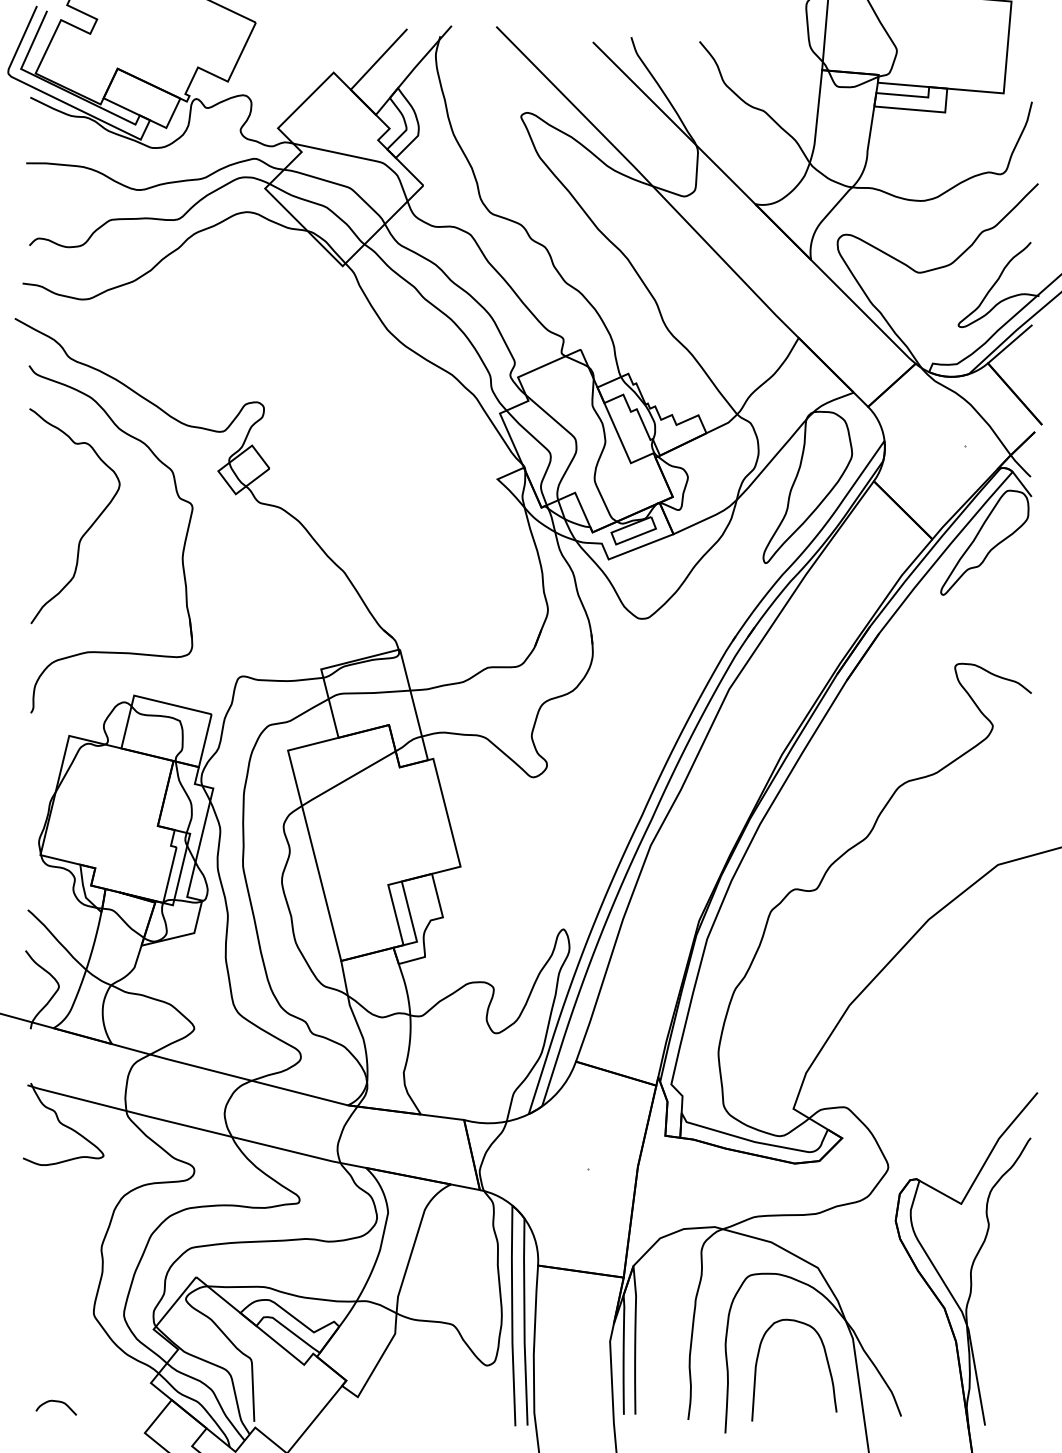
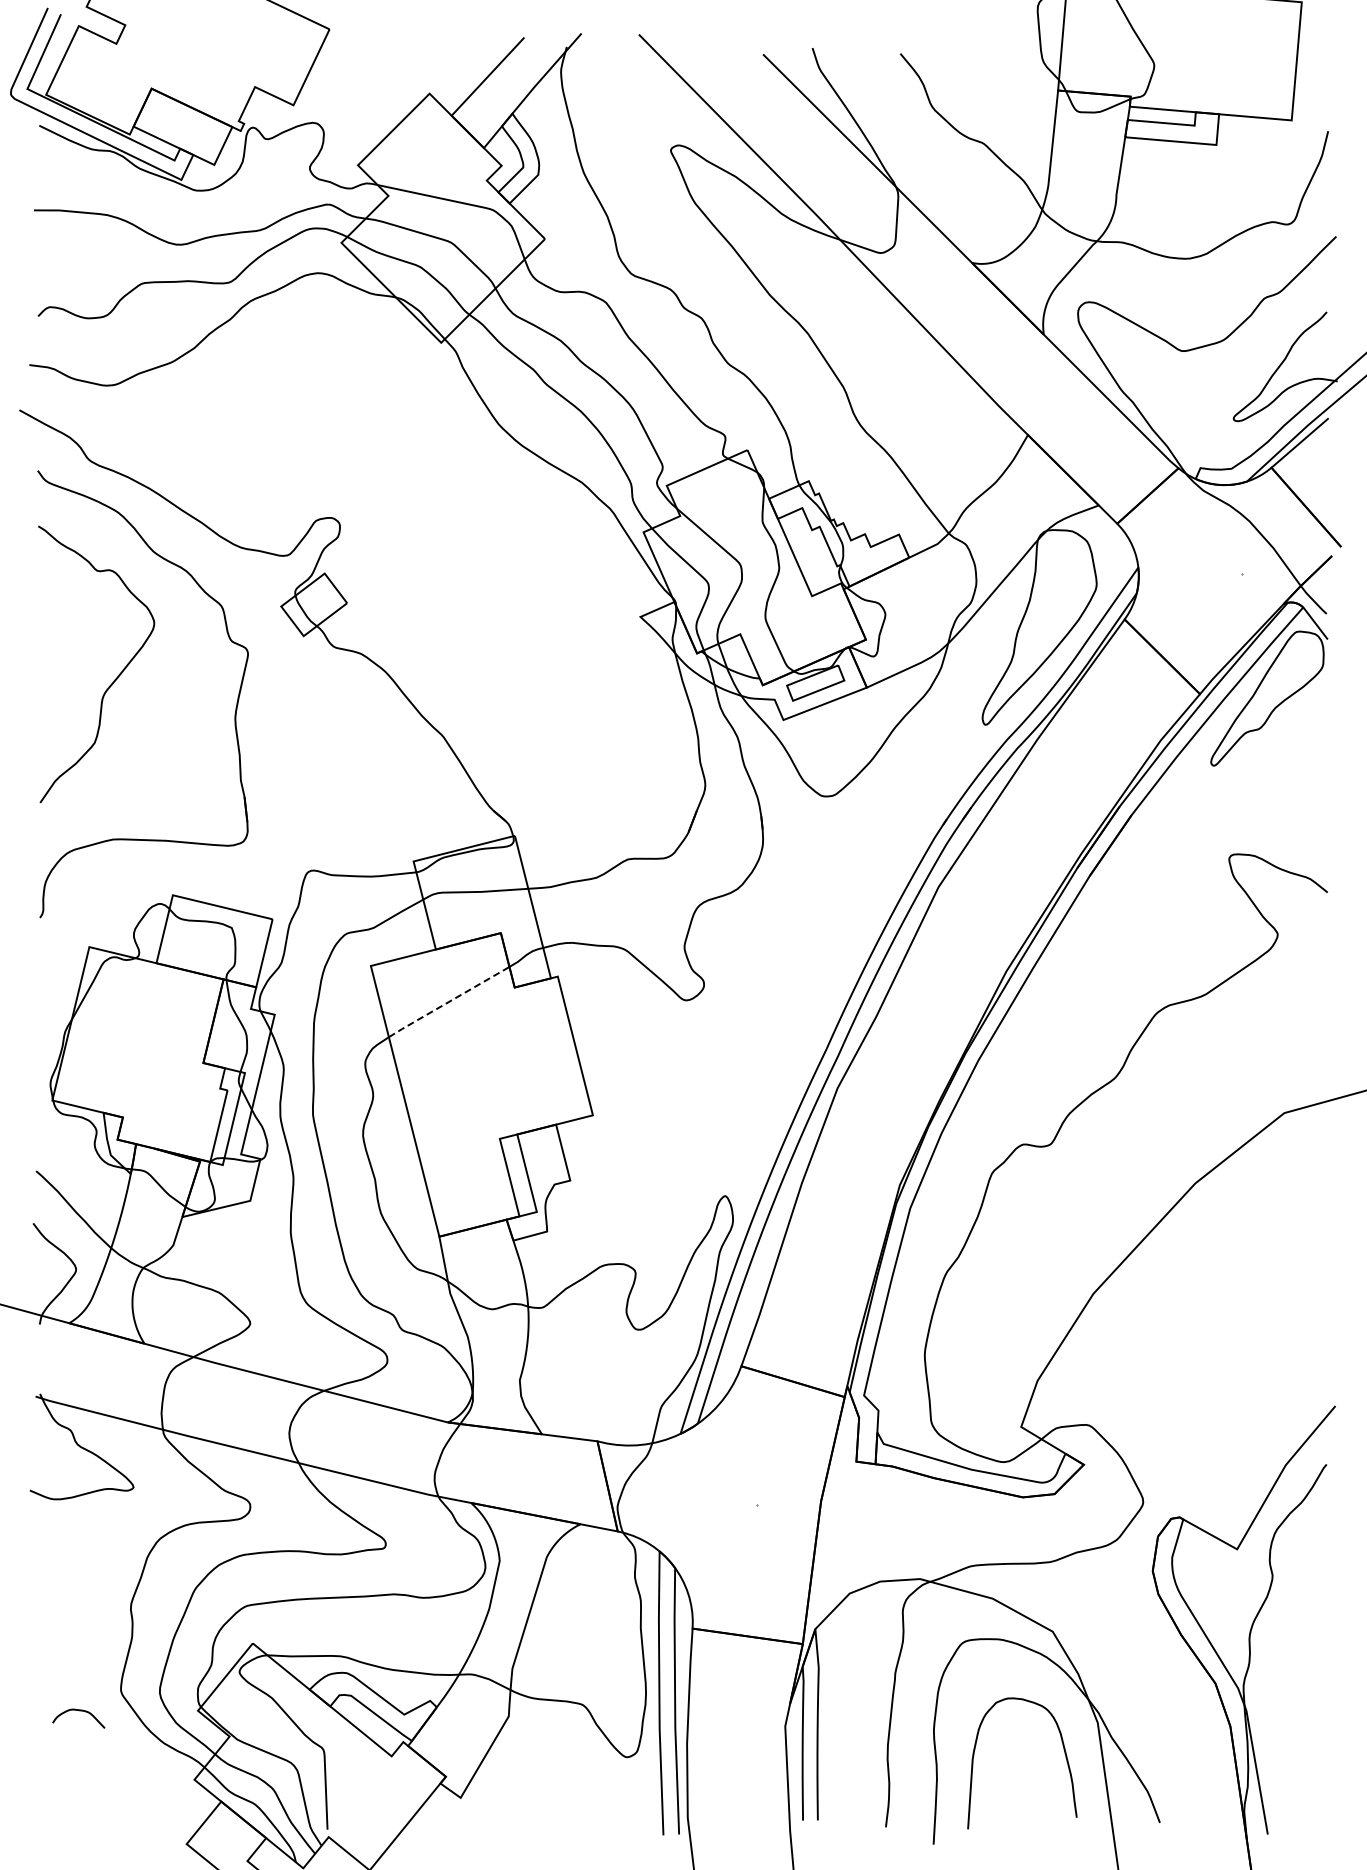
line: (348, 778) -> (448, 1002), solid -> dashed
curve: (56, 1402) -> (78, 1711), moved

